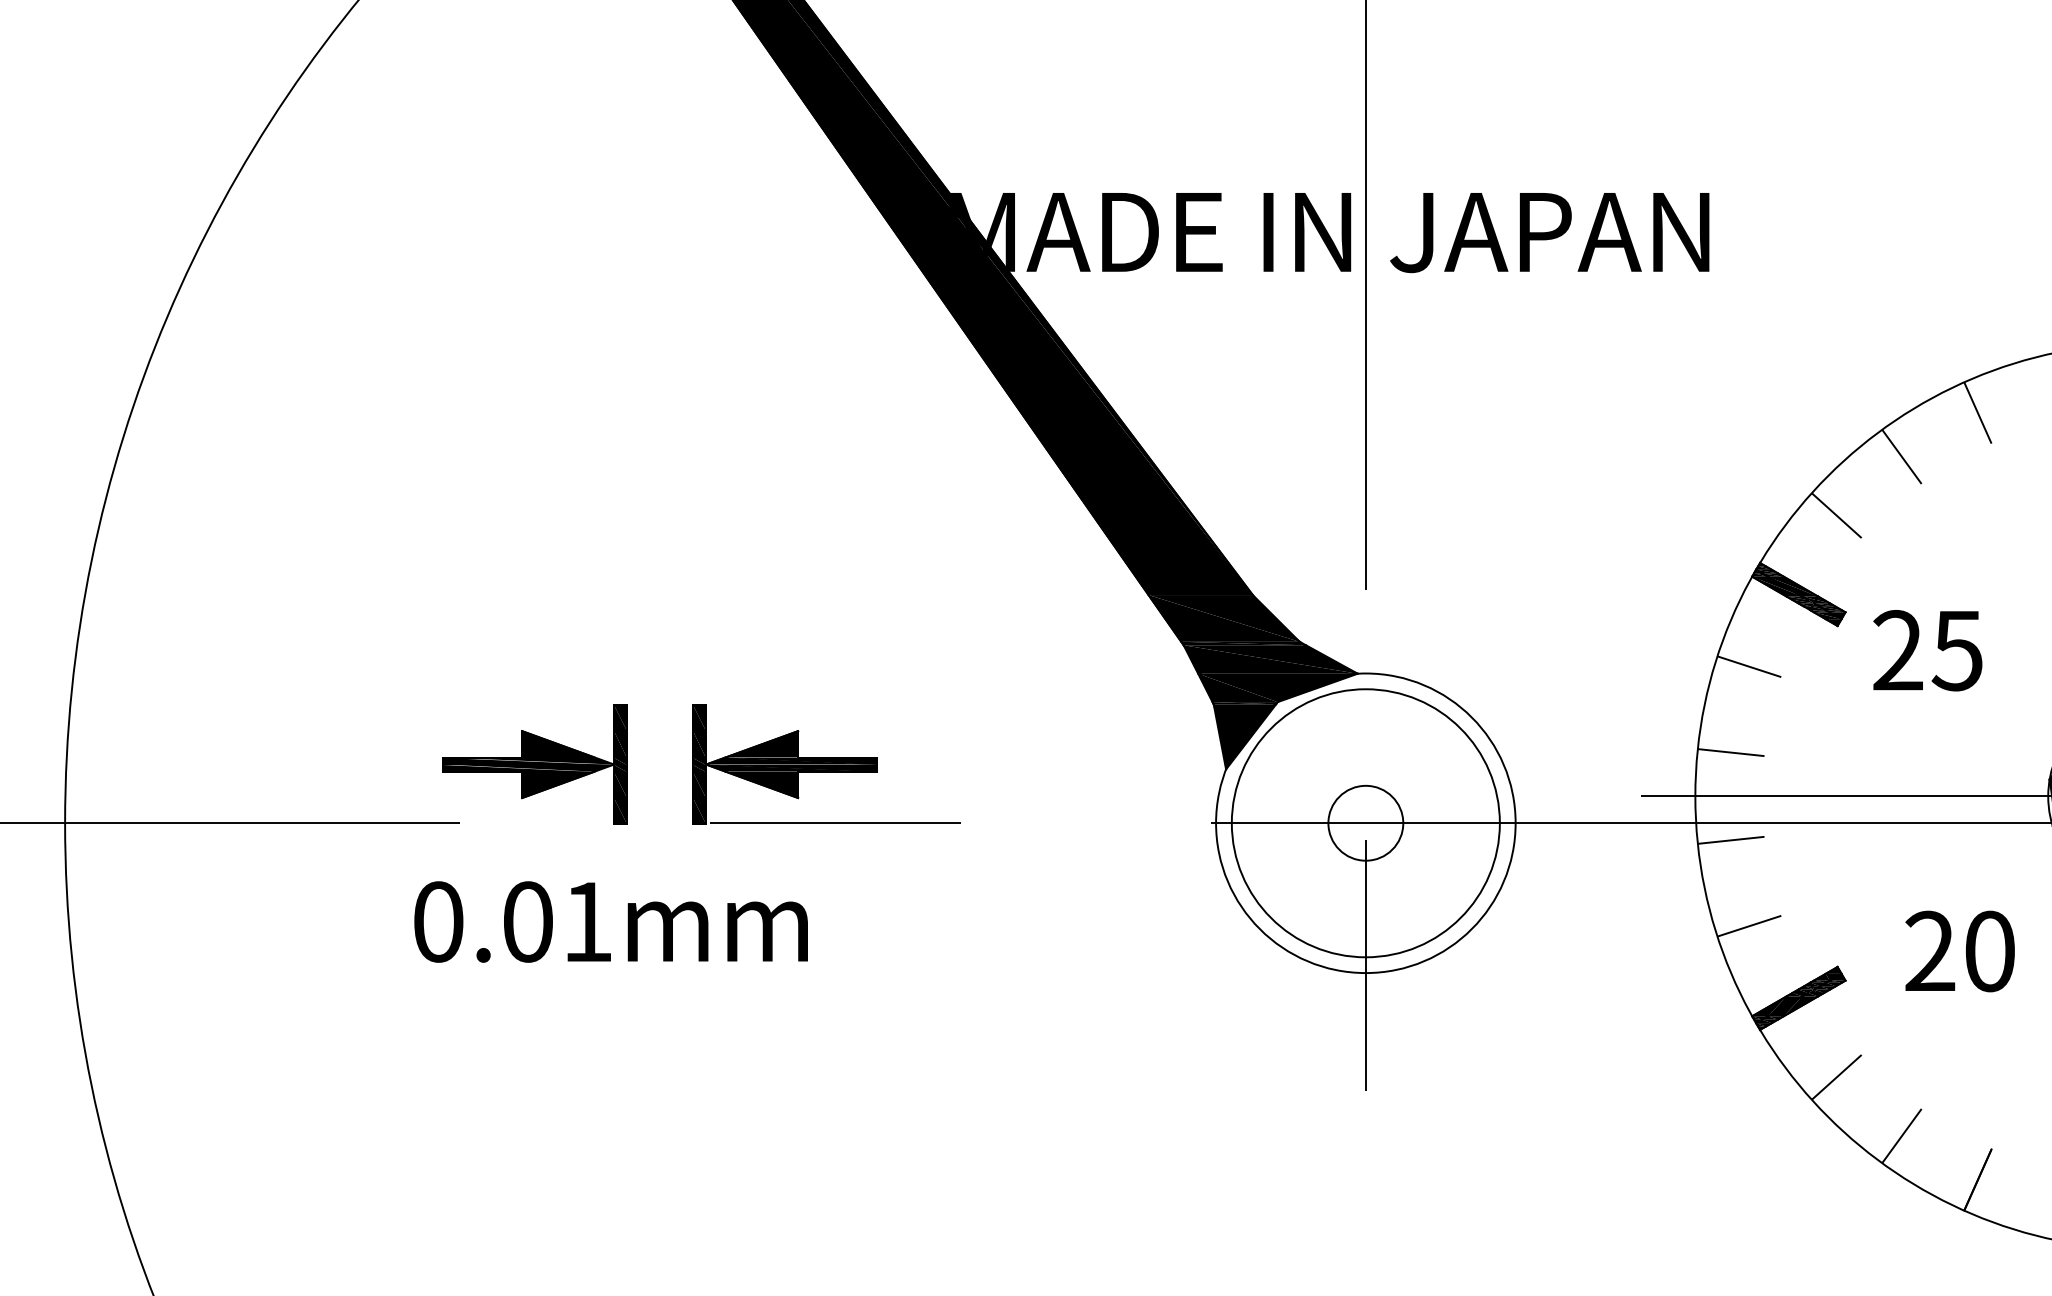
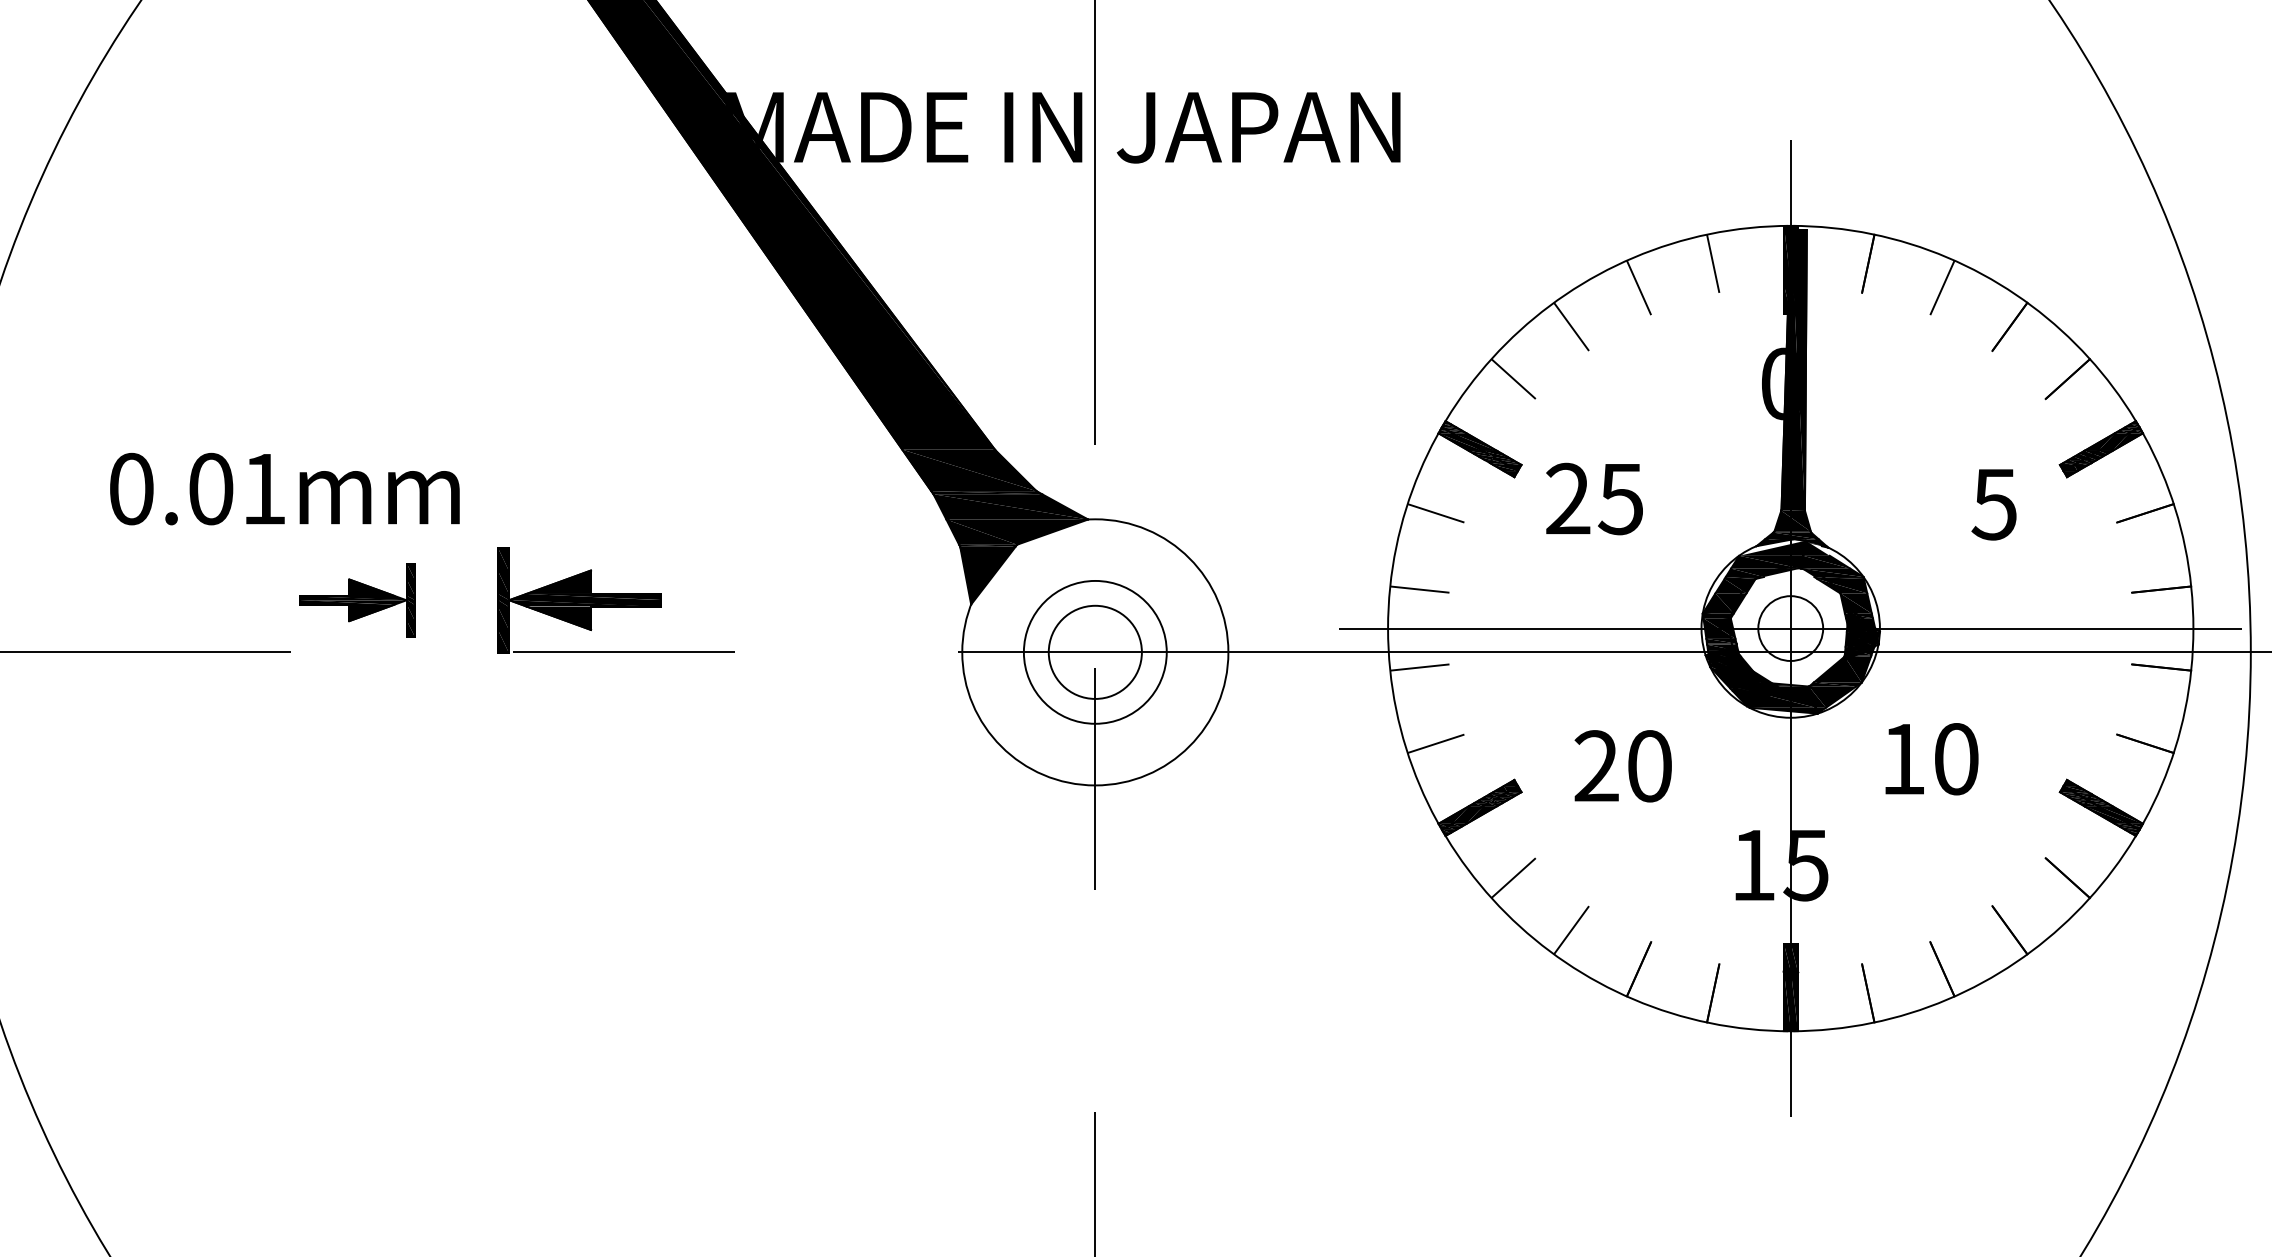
part: (535, 764) -> (357, 600), size x0.7
circle: (1366, 823) -> (1095, 652), size x0.6
circle: (1366, 823) -> (1095, 652), size x1.4
text: (610, 921) -> (284, 488), moved

